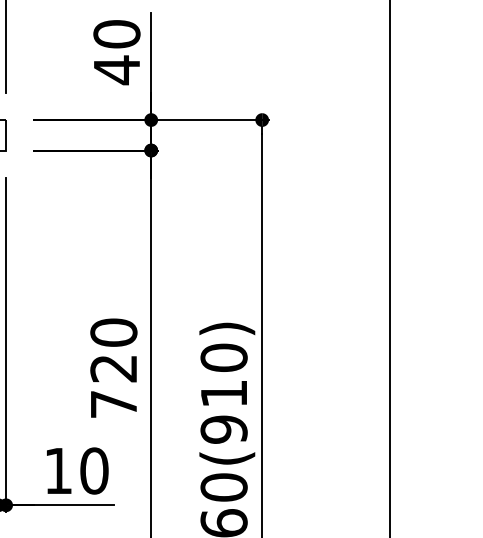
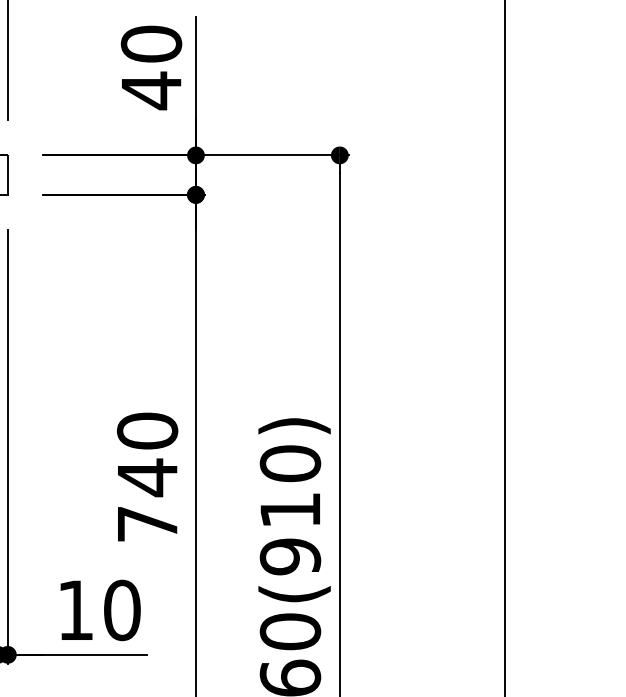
text: (113, 368) -> (147, 477), 720 -> 740

